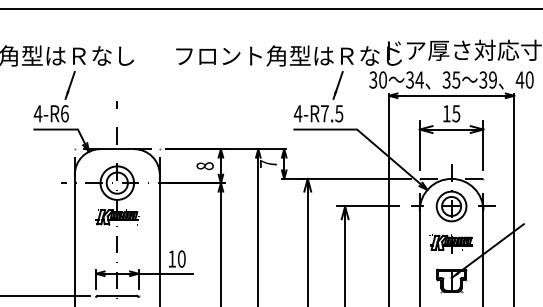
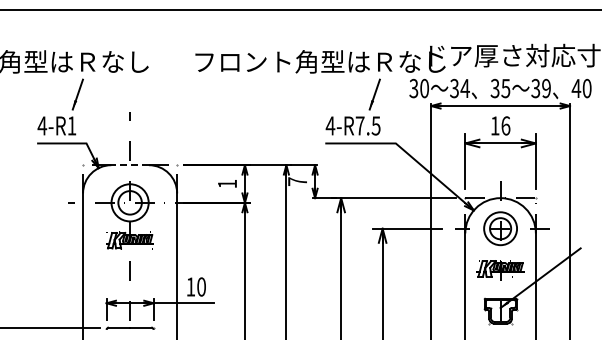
text: (64, 113) -> (71, 125), 4-R6 -> 4-R1
text: (456, 113) -> (505, 125), 15 -> 16
line: (117, 149) -> (130, 165), solid -> dashed
text: (205, 165) -> (227, 183), 8 -> 1

